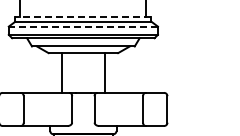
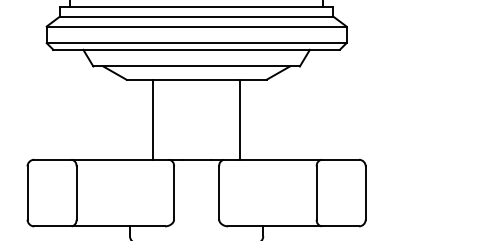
line: (83, 16) -> (196, 6), dashed -> solid
line: (83, 26) -> (196, 26), dashed -> solid

